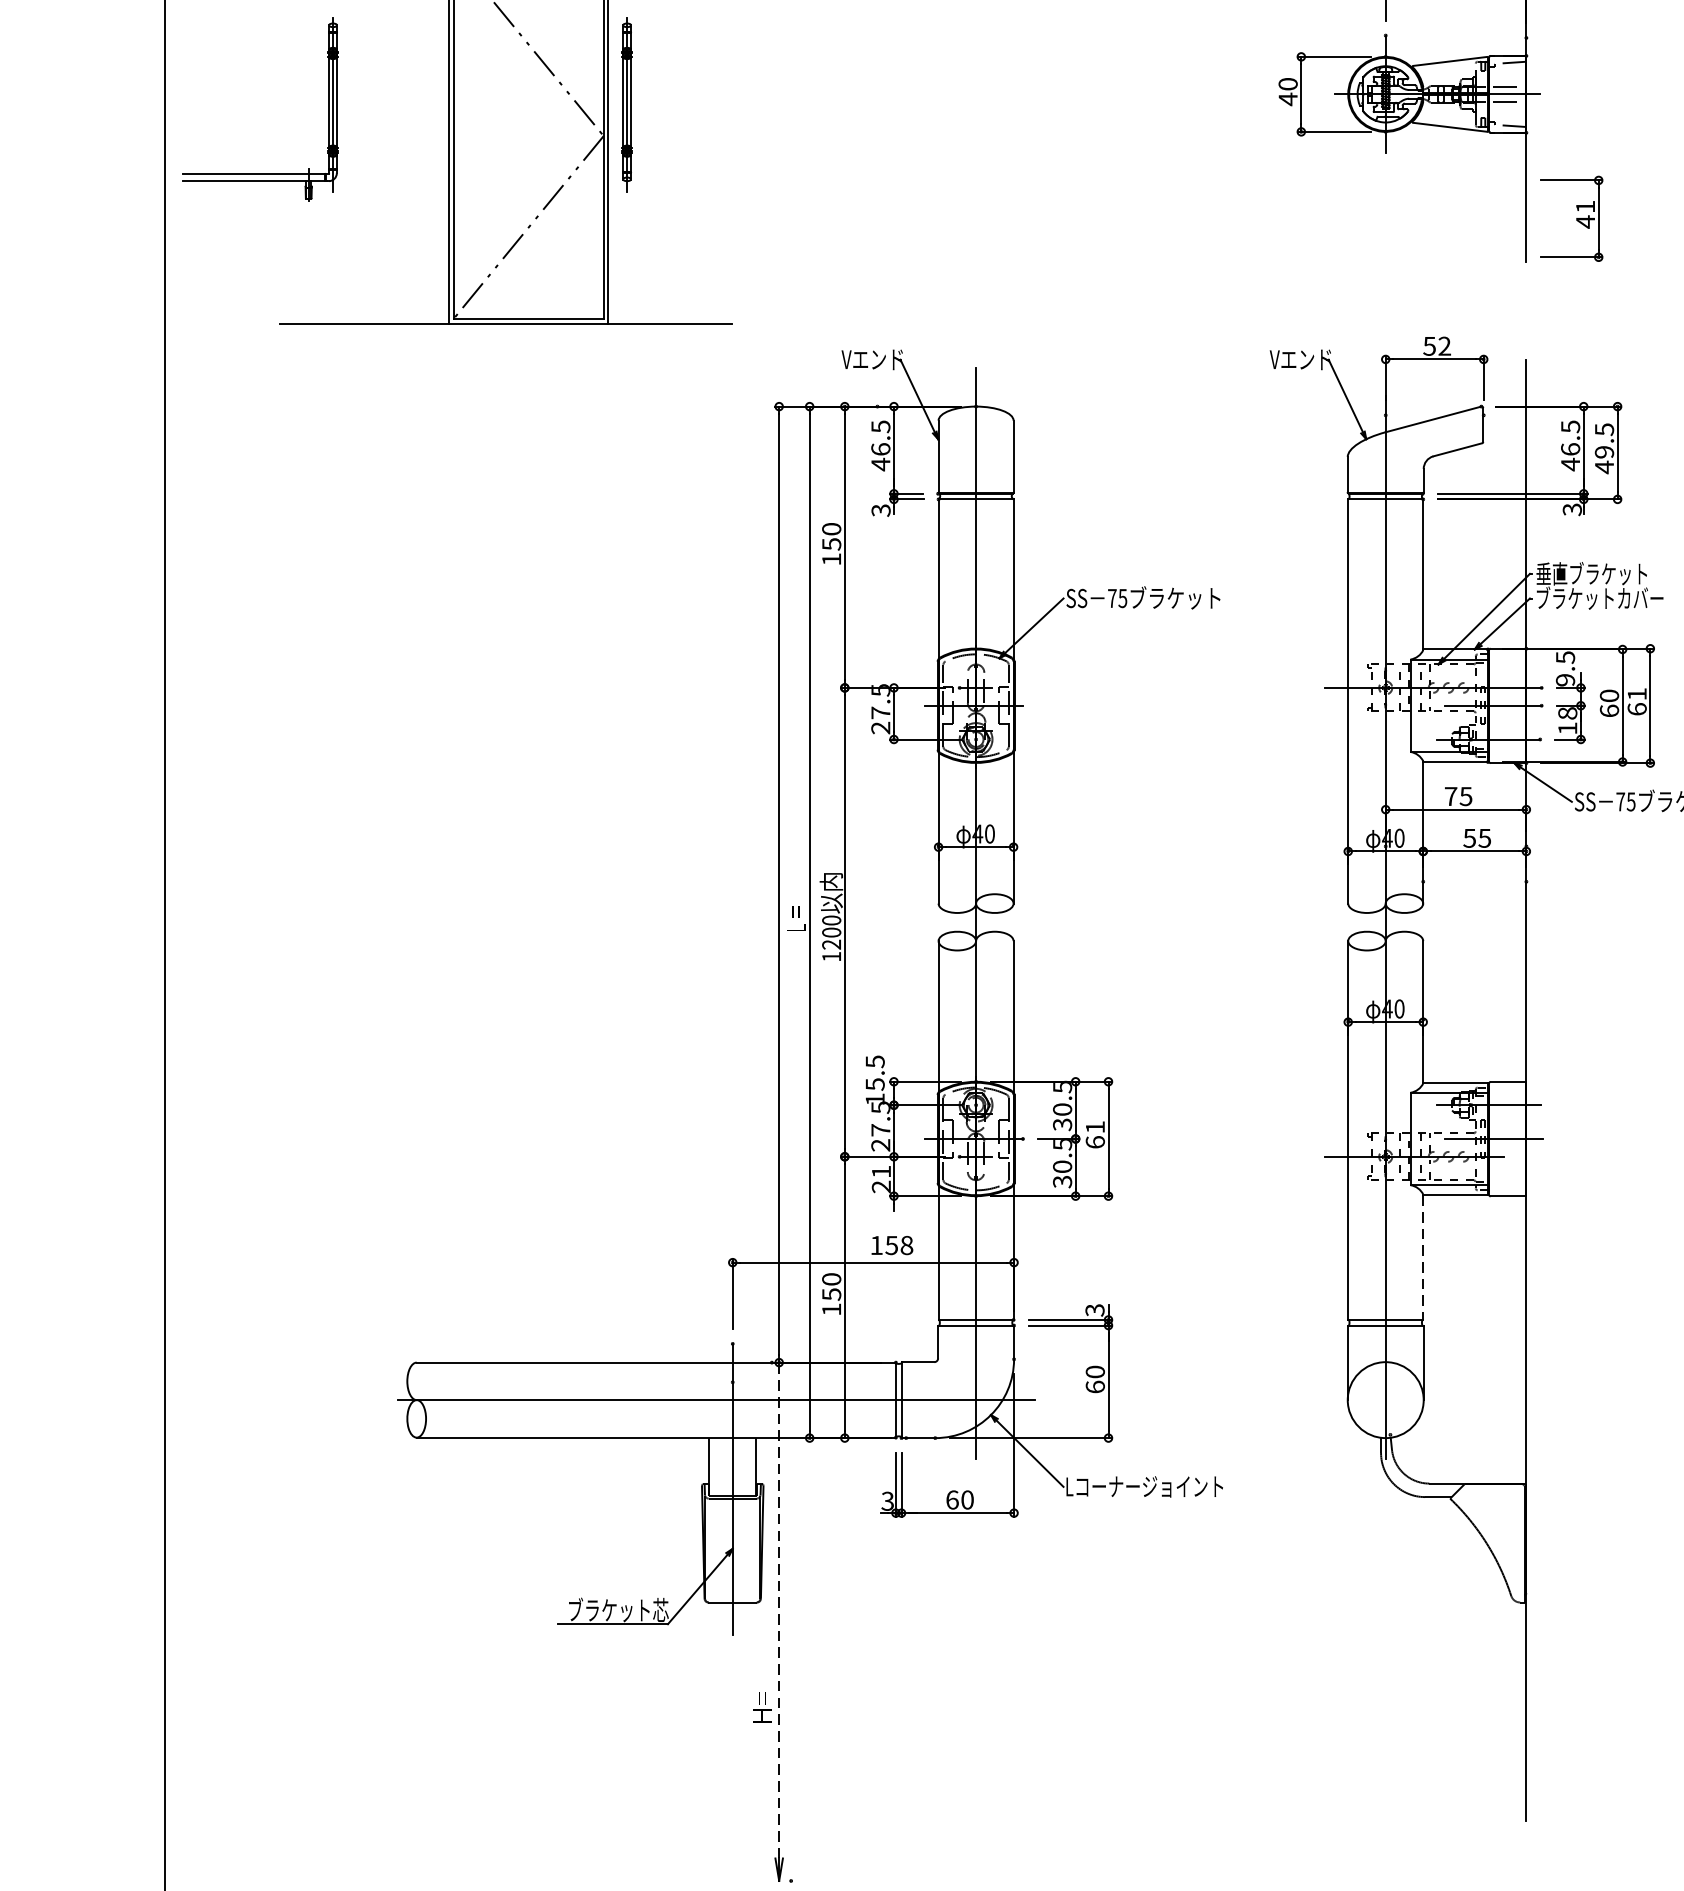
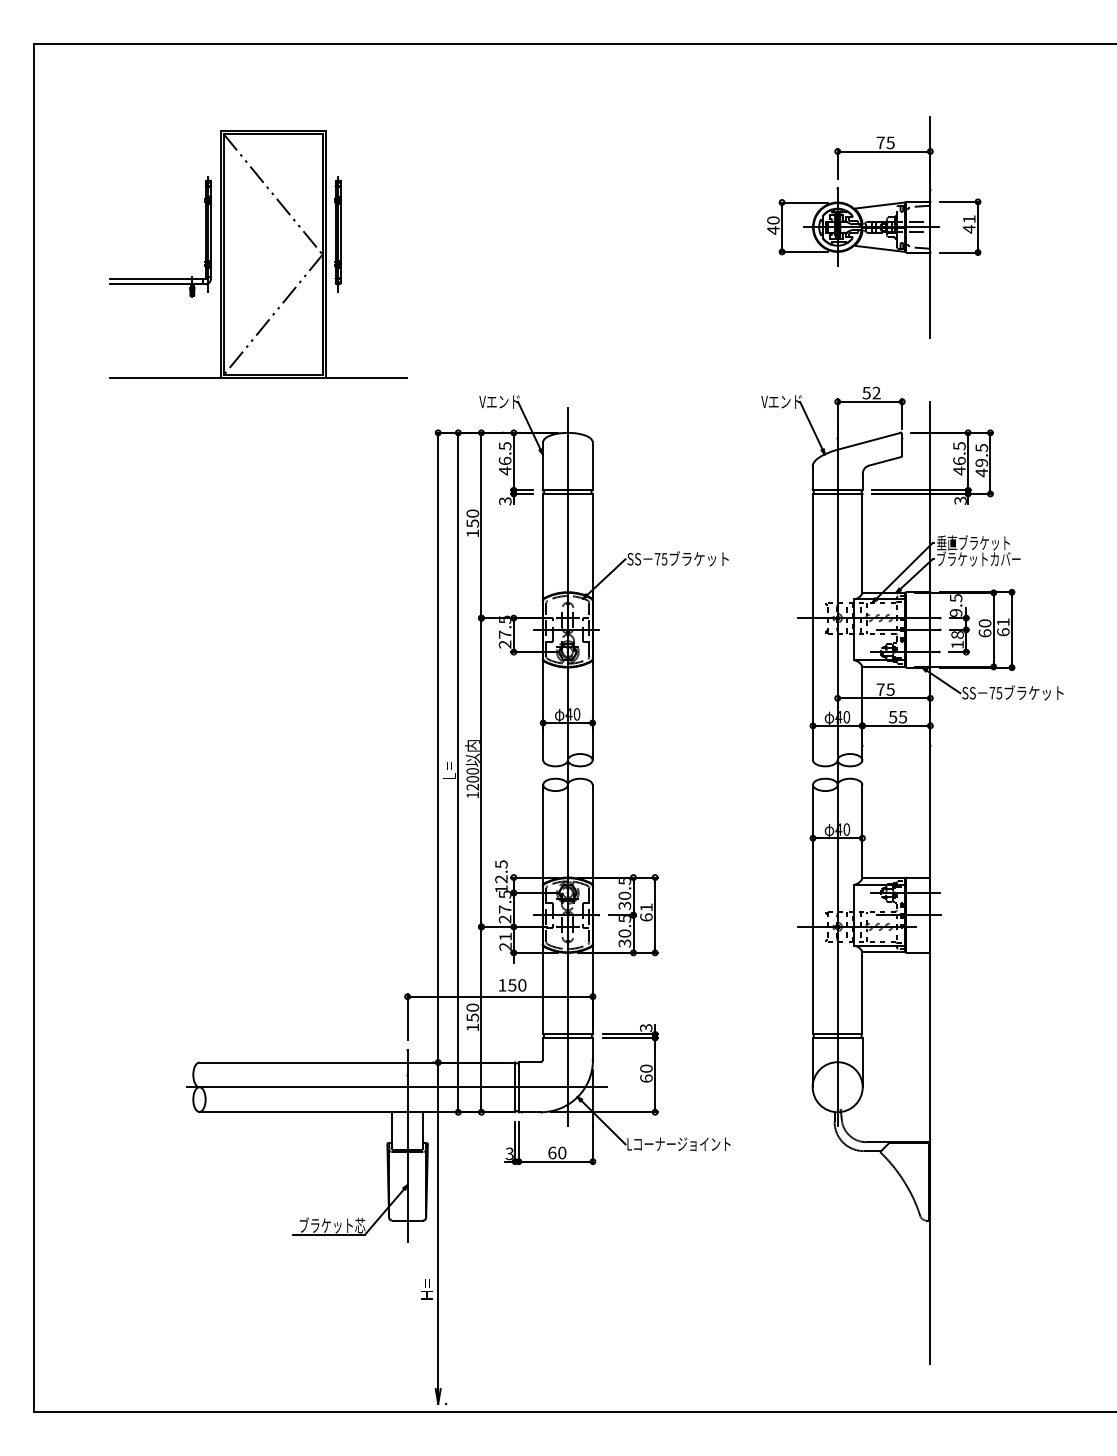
part: (260, 172) -> (160, 278), moved
part: (1572, 217) -> (960, 226), moved
text: (875, 1084) -> (501, 879), 15.5 -> 12.5
text: (907, 1245) -> (522, 985), 158 -> 150
line: (1423, 1257) -> (862, 993), dashed -> solid
line: (779, 1610) -> (438, 1225), dashed -> solid

